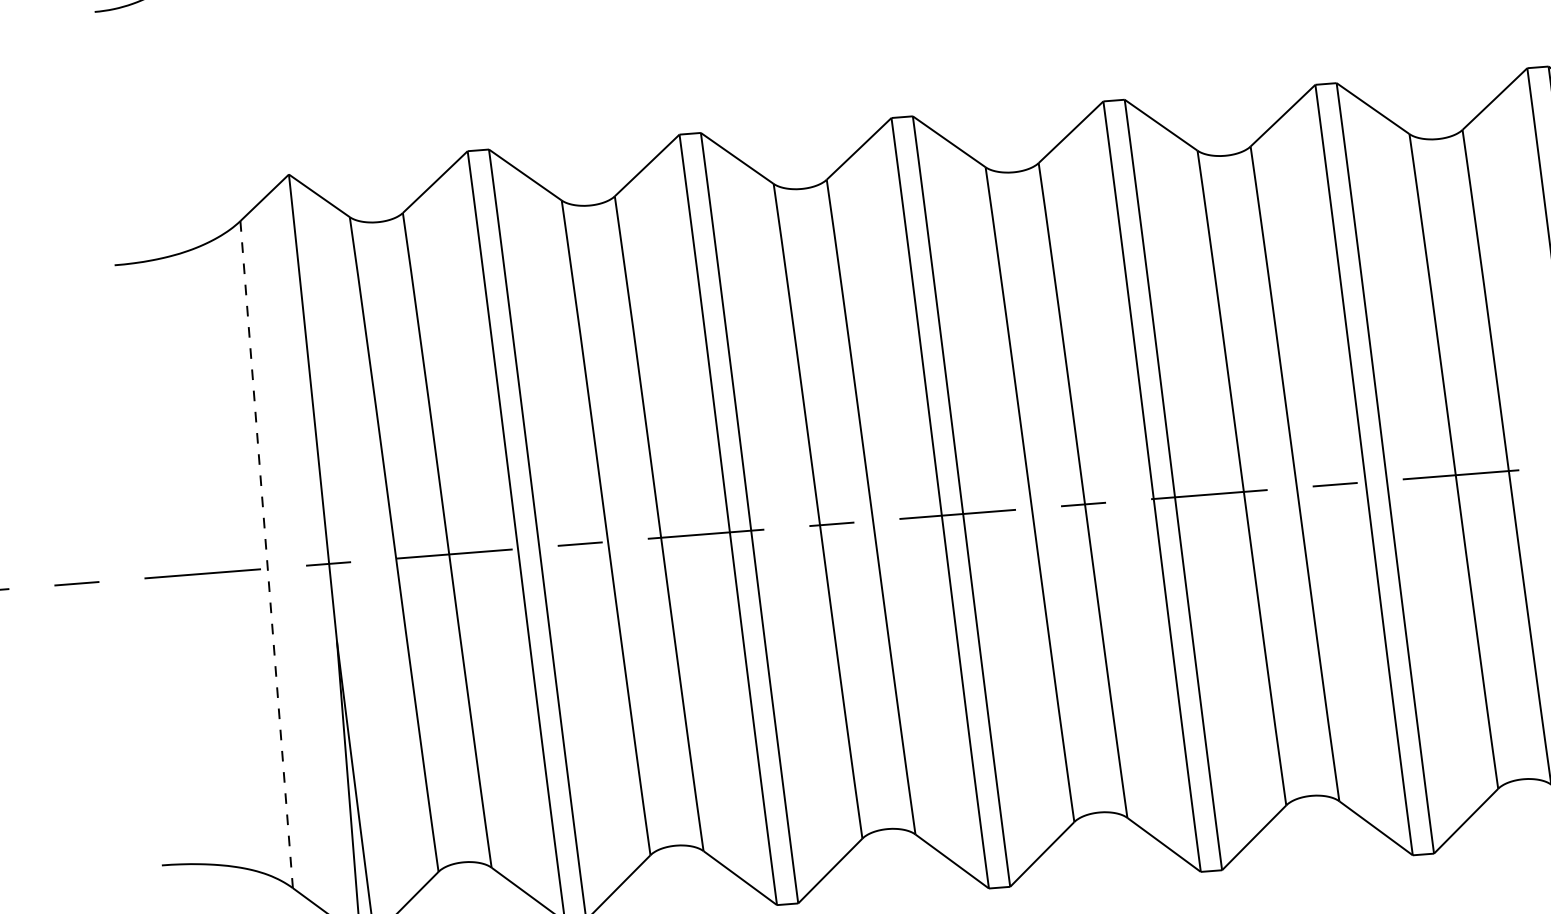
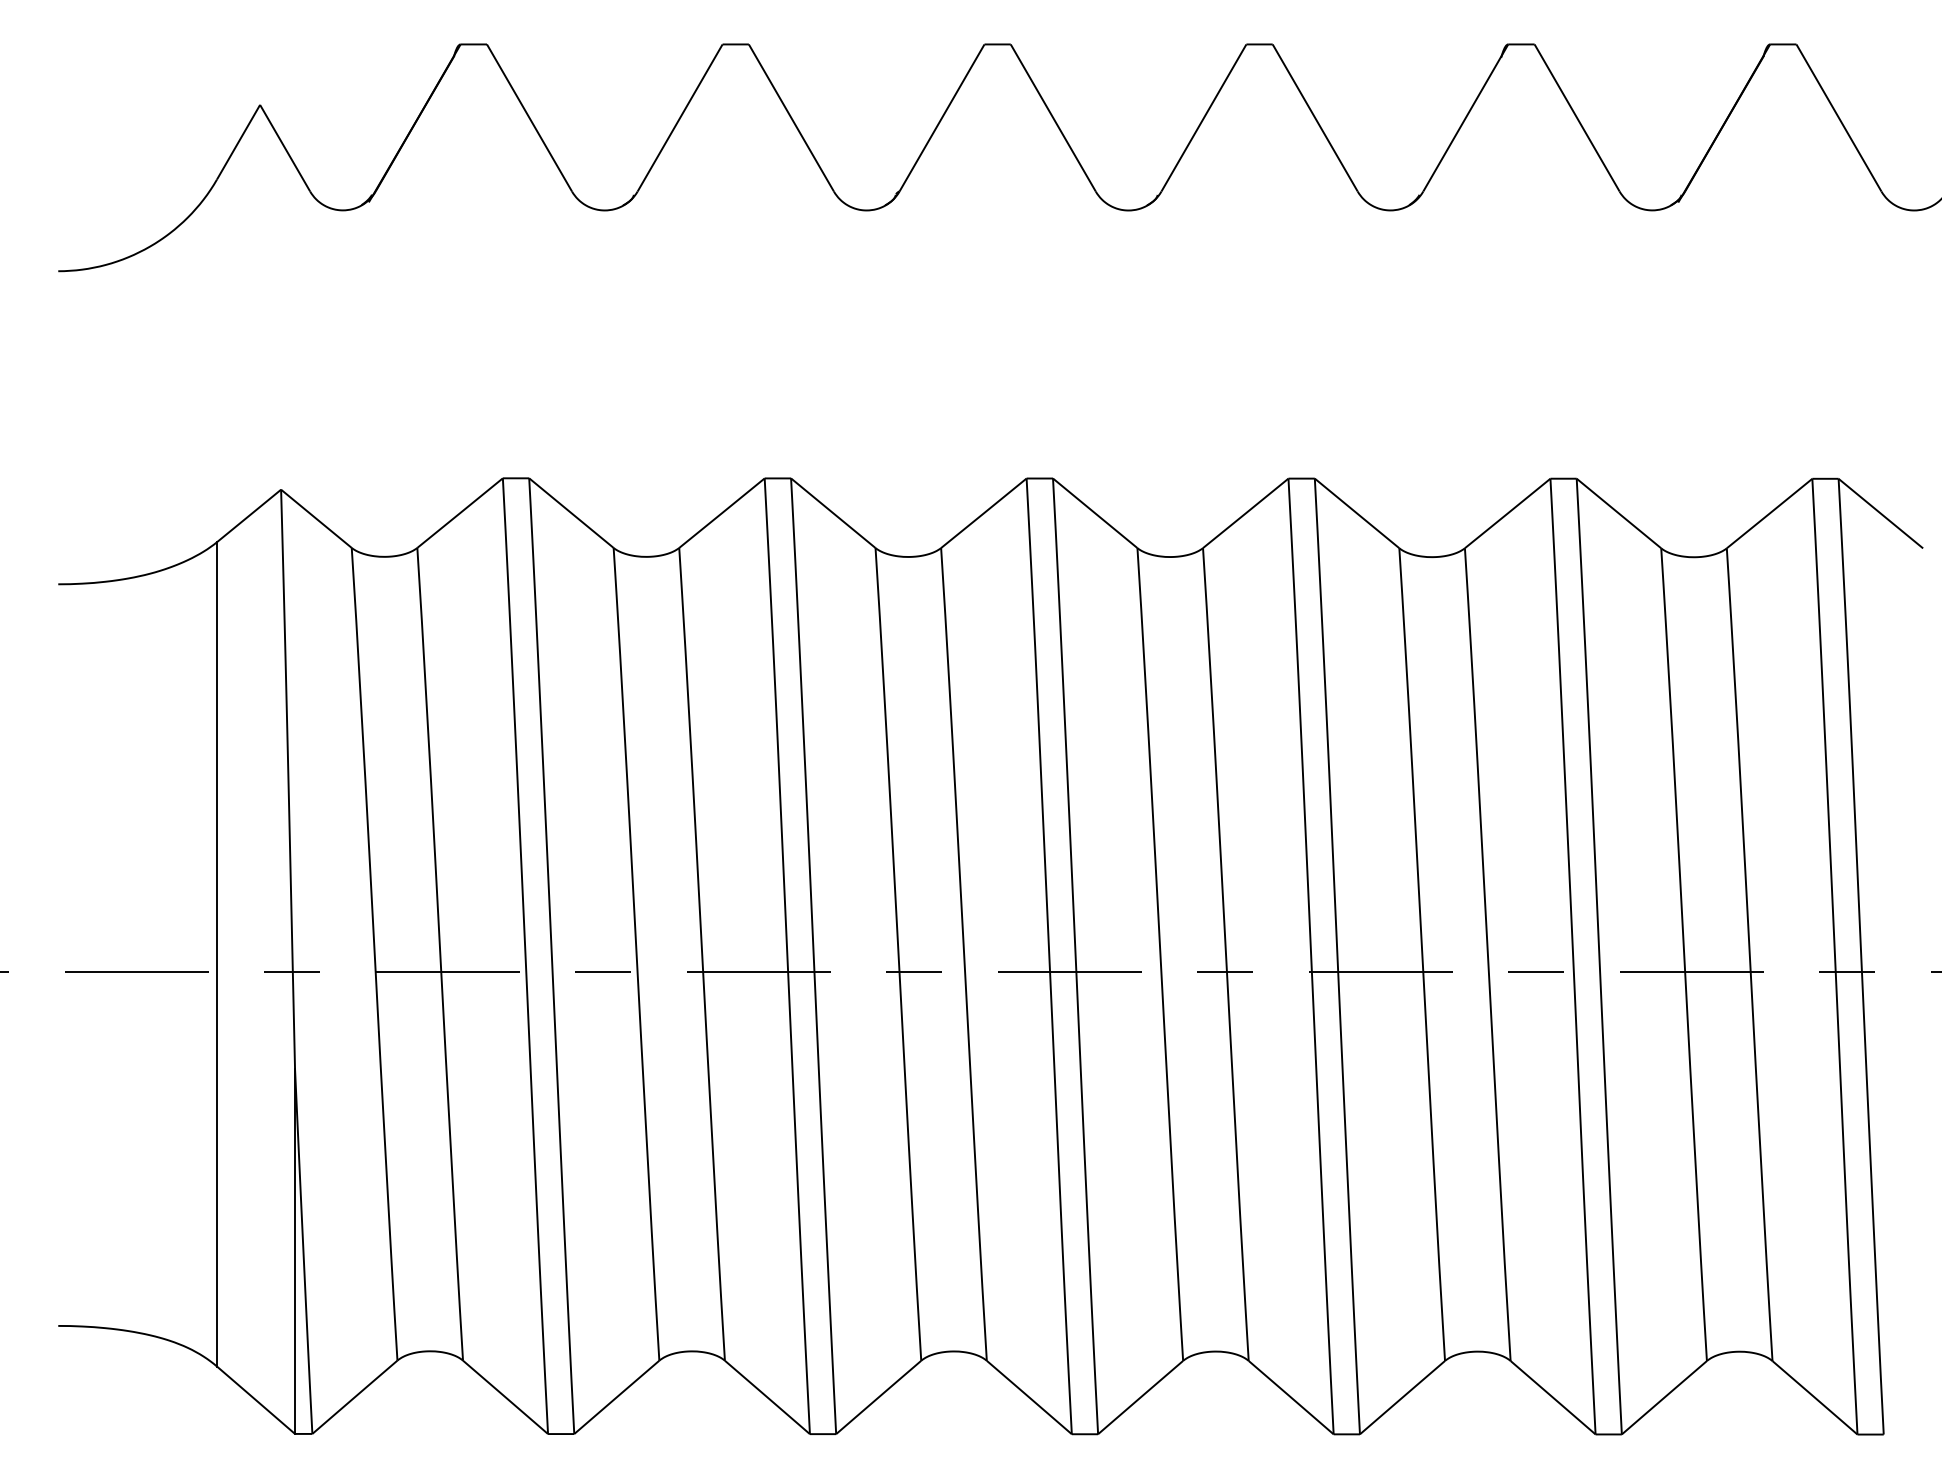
line: (267, 554) -> (217, 954), dashed -> solid

